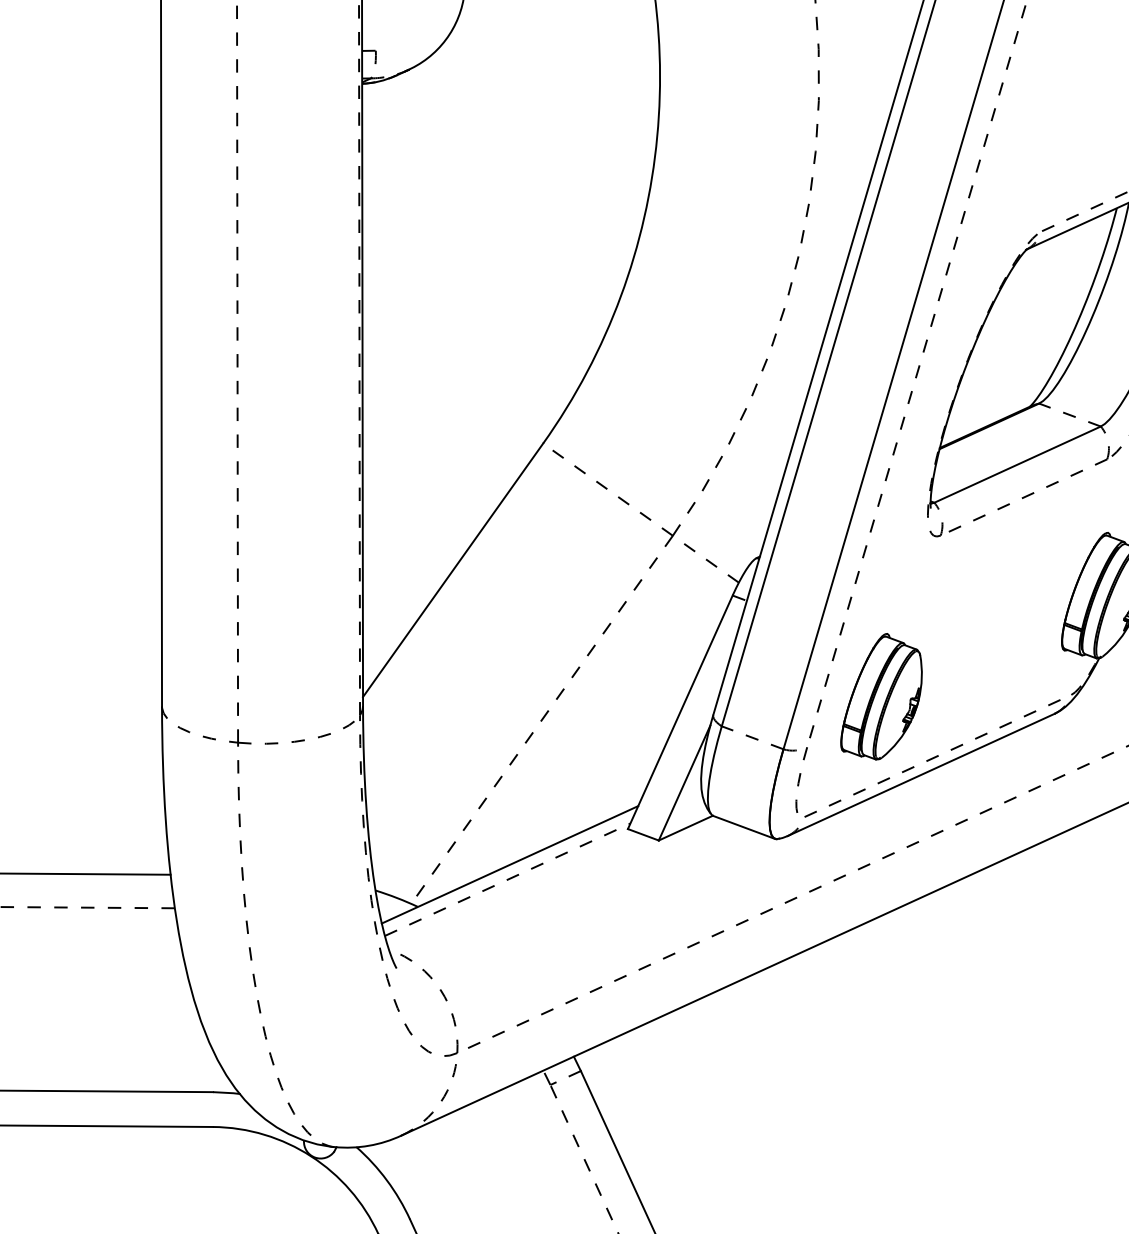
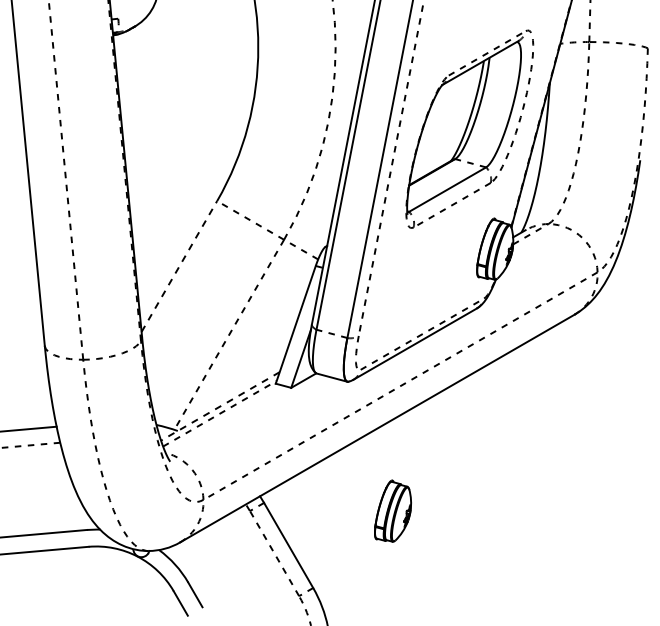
line: (453, 570) -> (179, 266), solid -> dashed
part: (881, 695) -> (392, 510), moved
line: (510, 865) -> (220, 406), solid -> dashed

